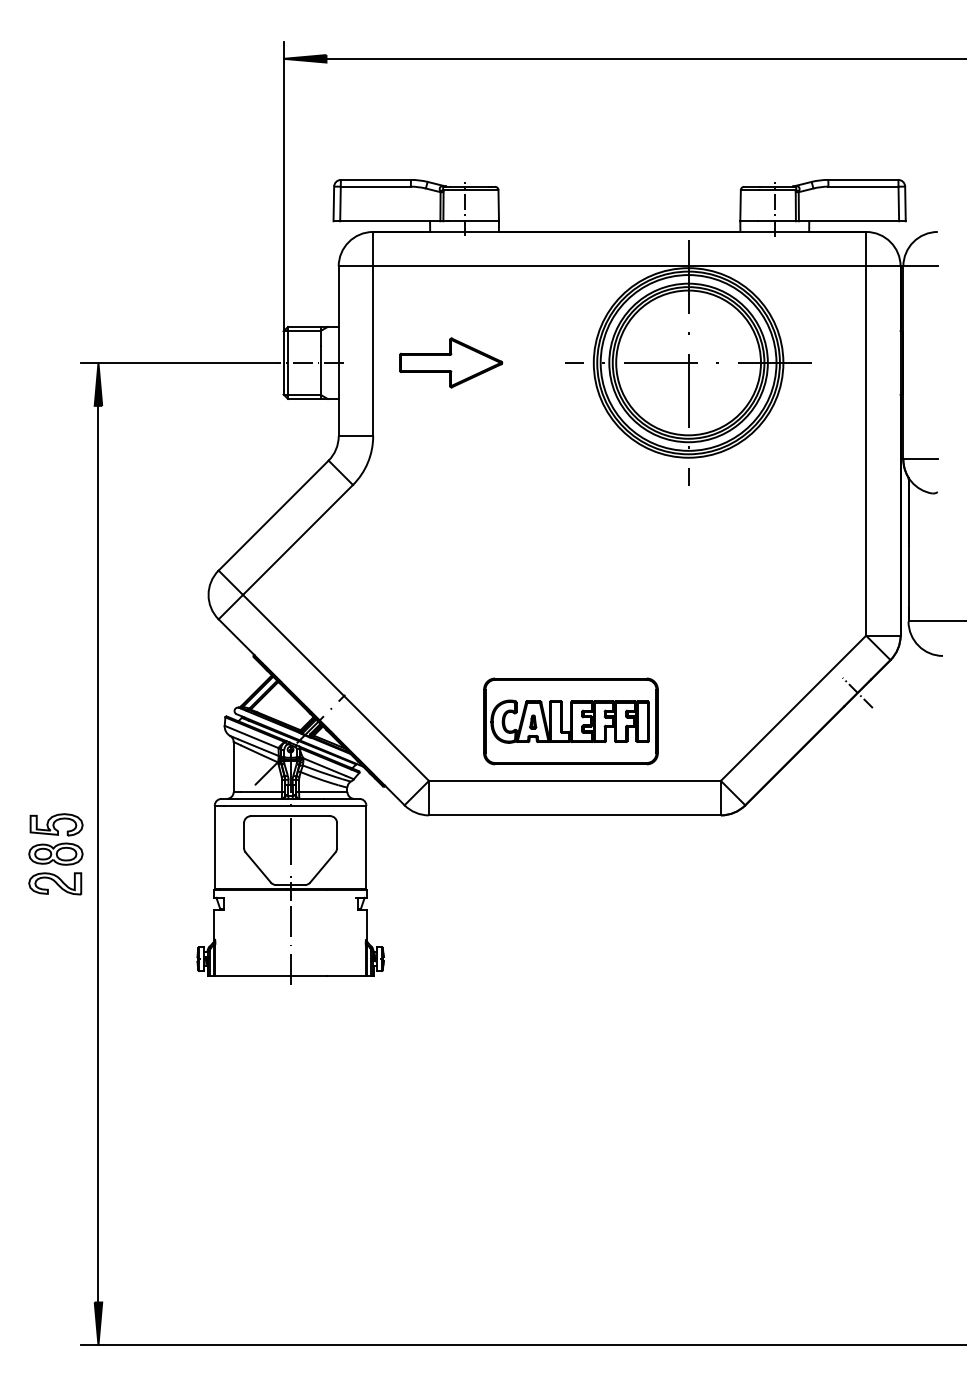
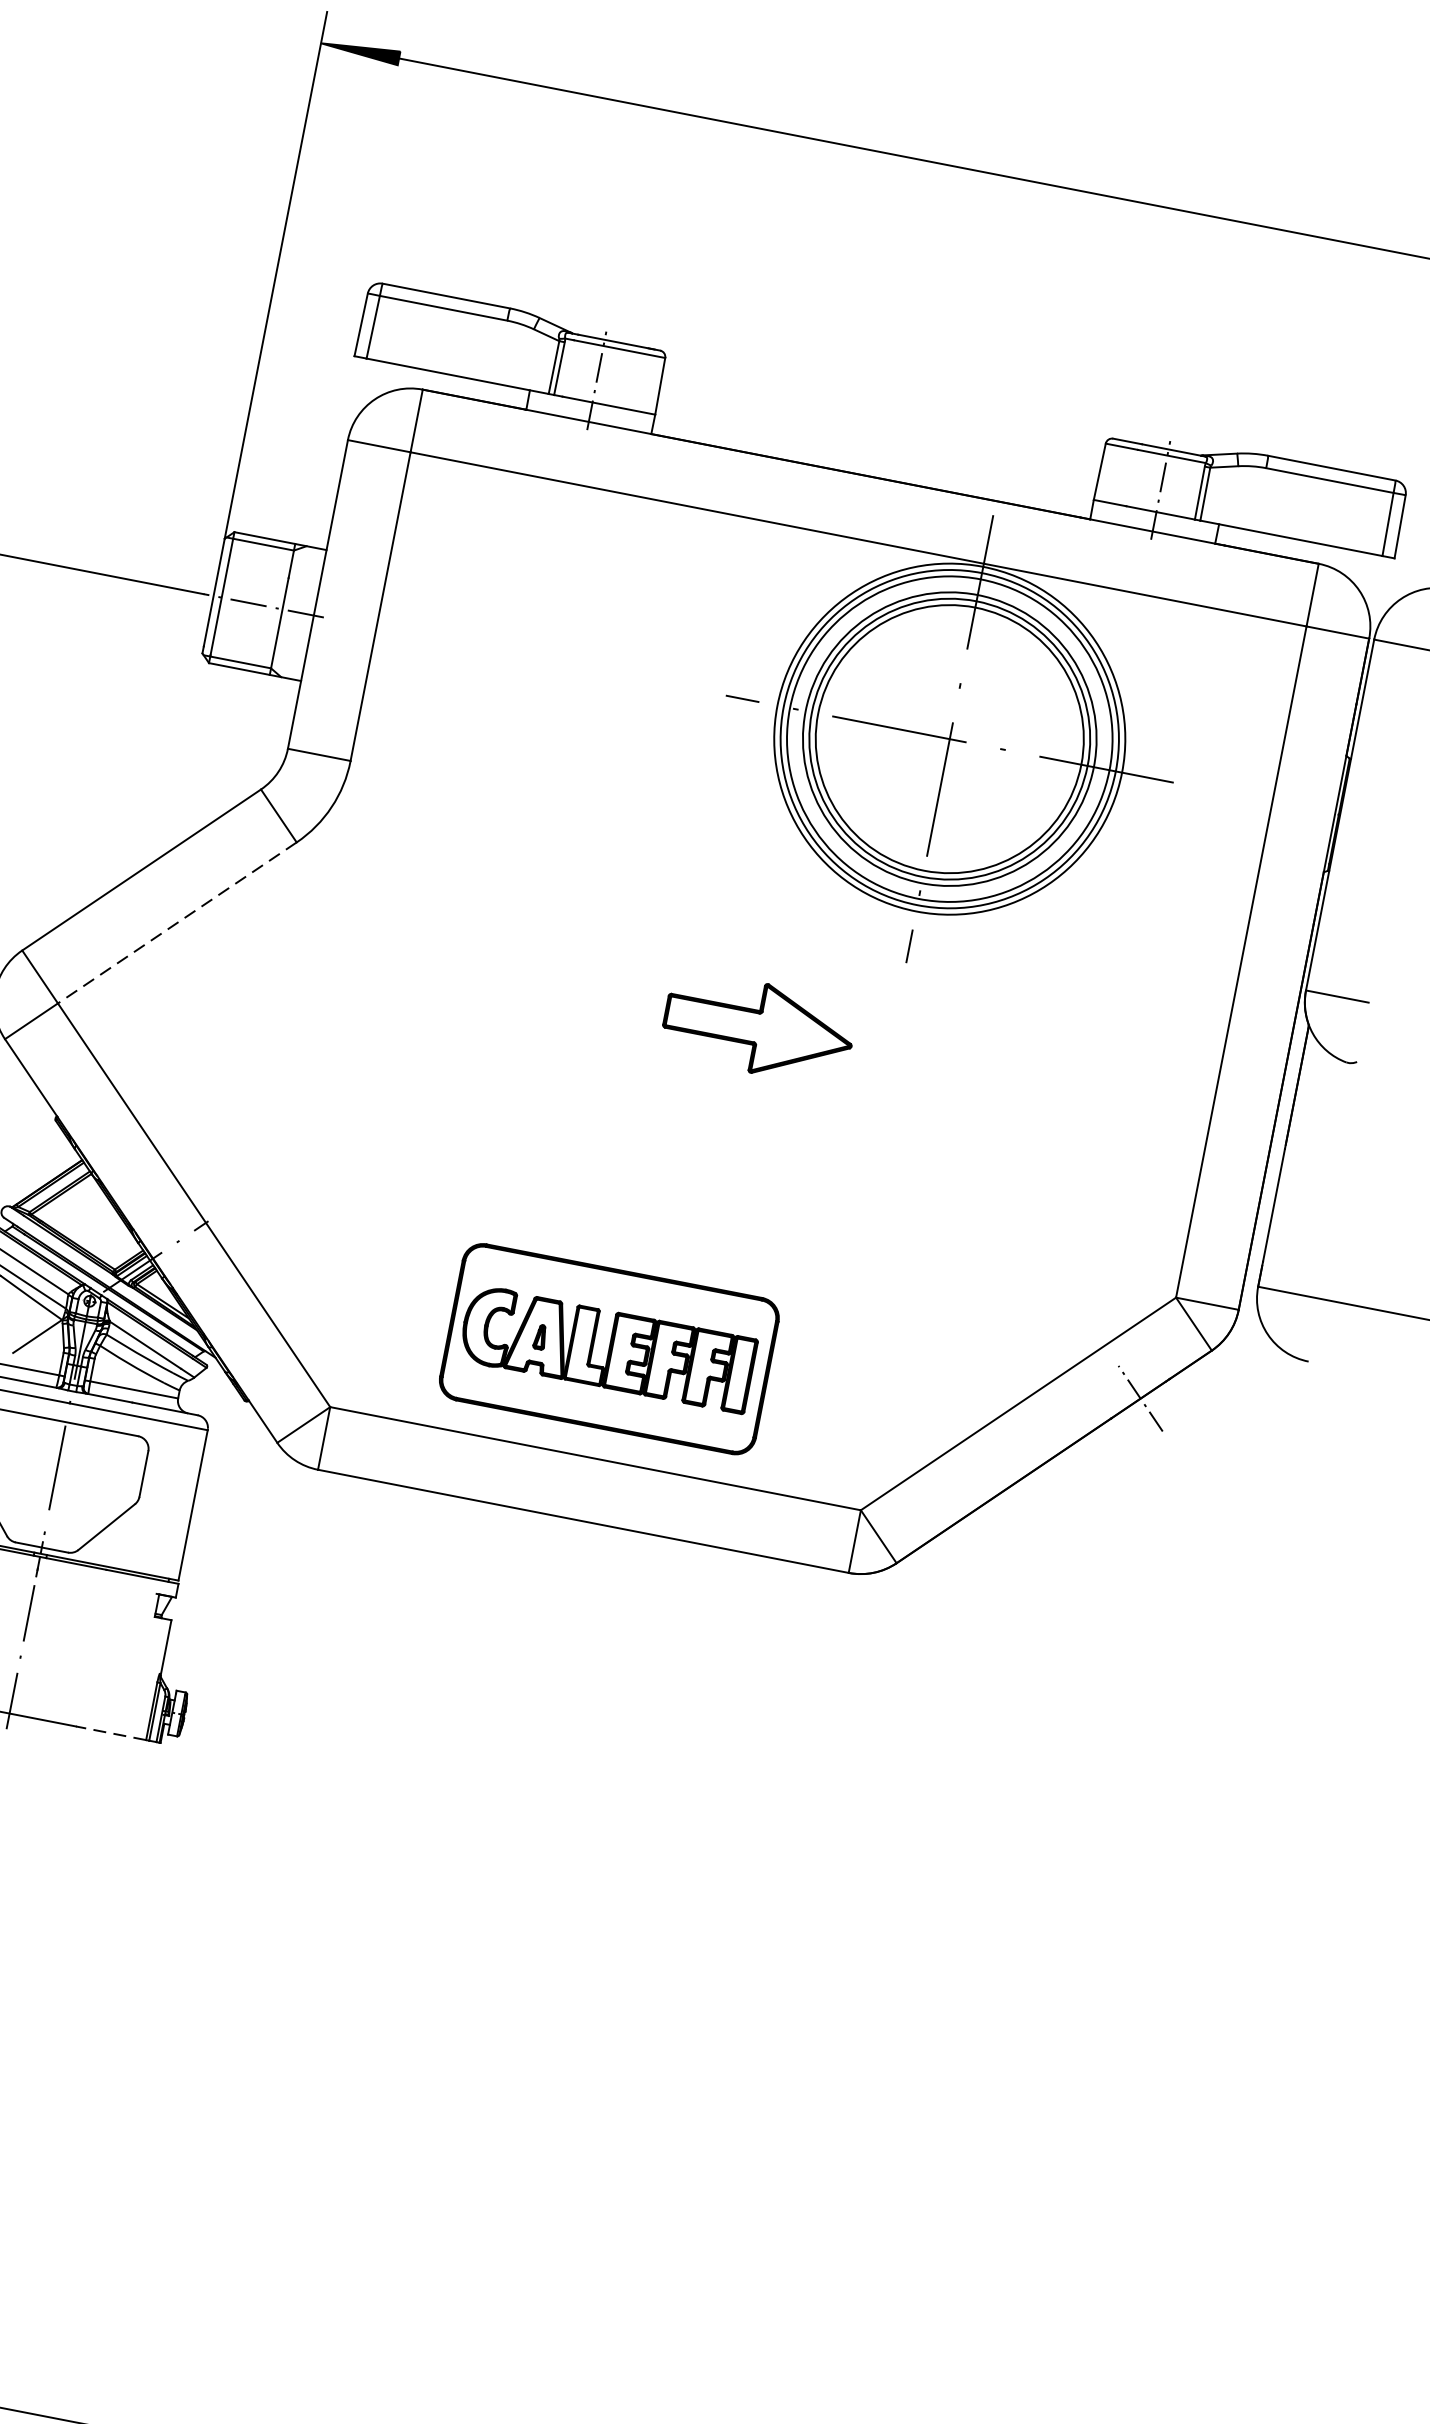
part: (451, 362) -> (759, 1027), moved
line: (298, 539) -> (178, 922), solid -> dashed
line: (345, 976) -> (109, 1733), solid -> dashed

